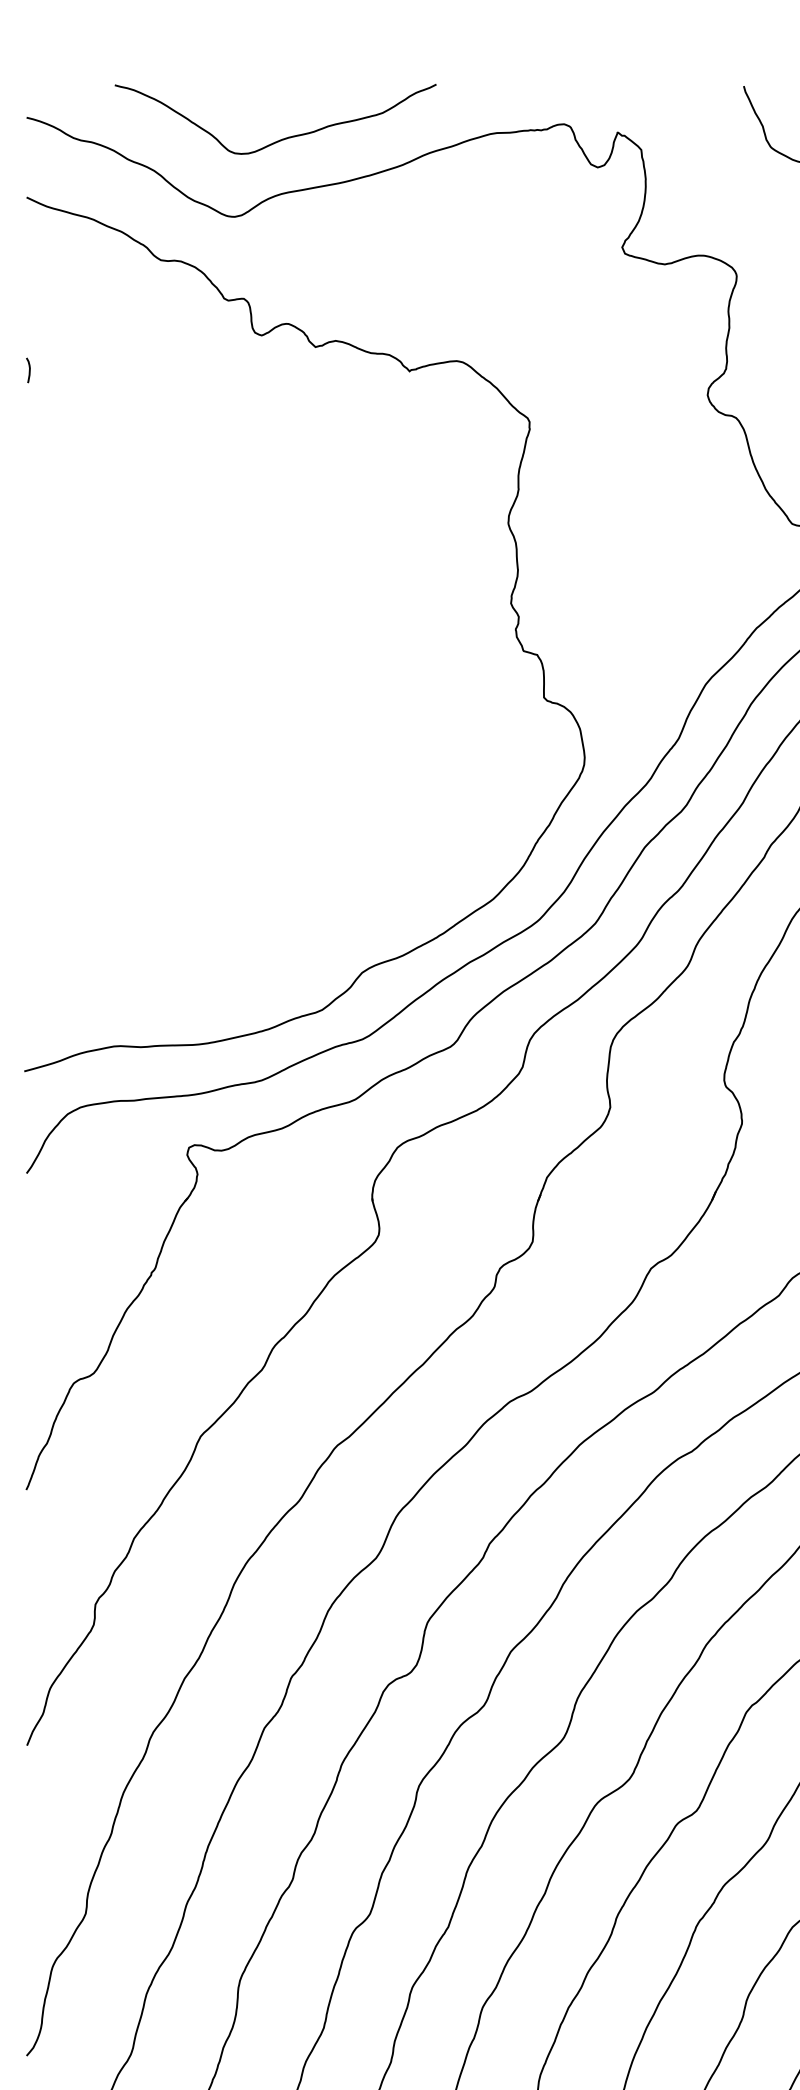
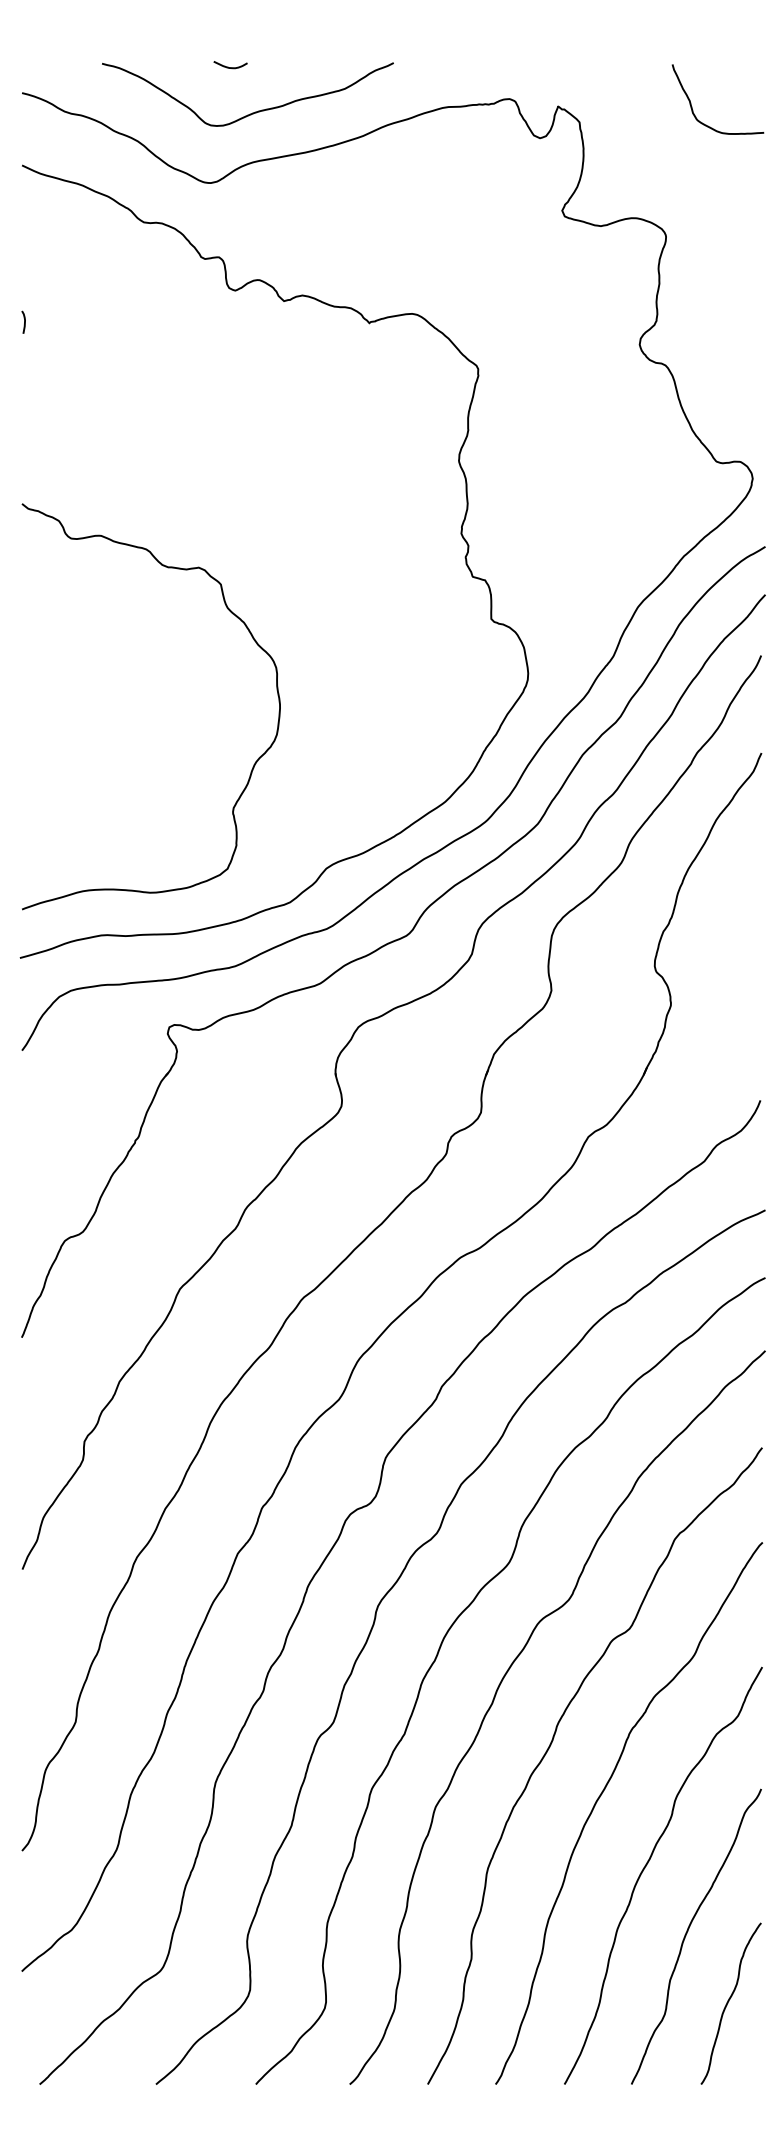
curve: (256, 89) -> (230, 67), added
curve: (281, 857) -> (253, 764), added

